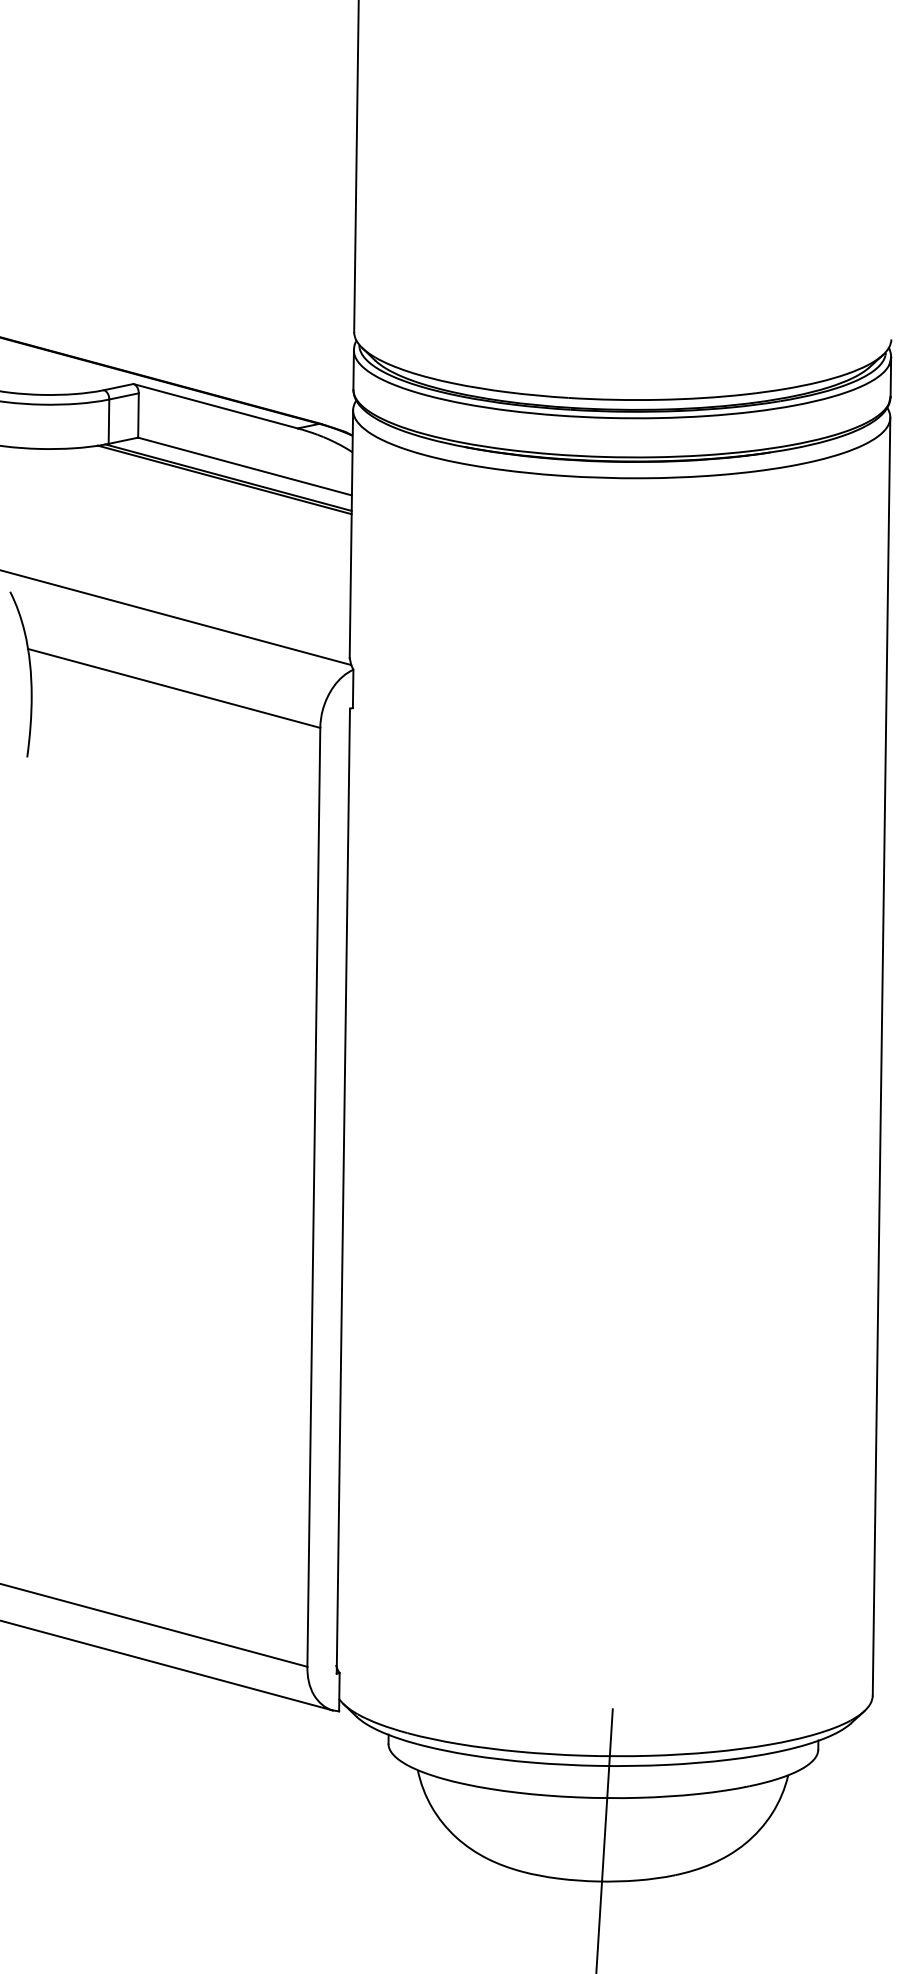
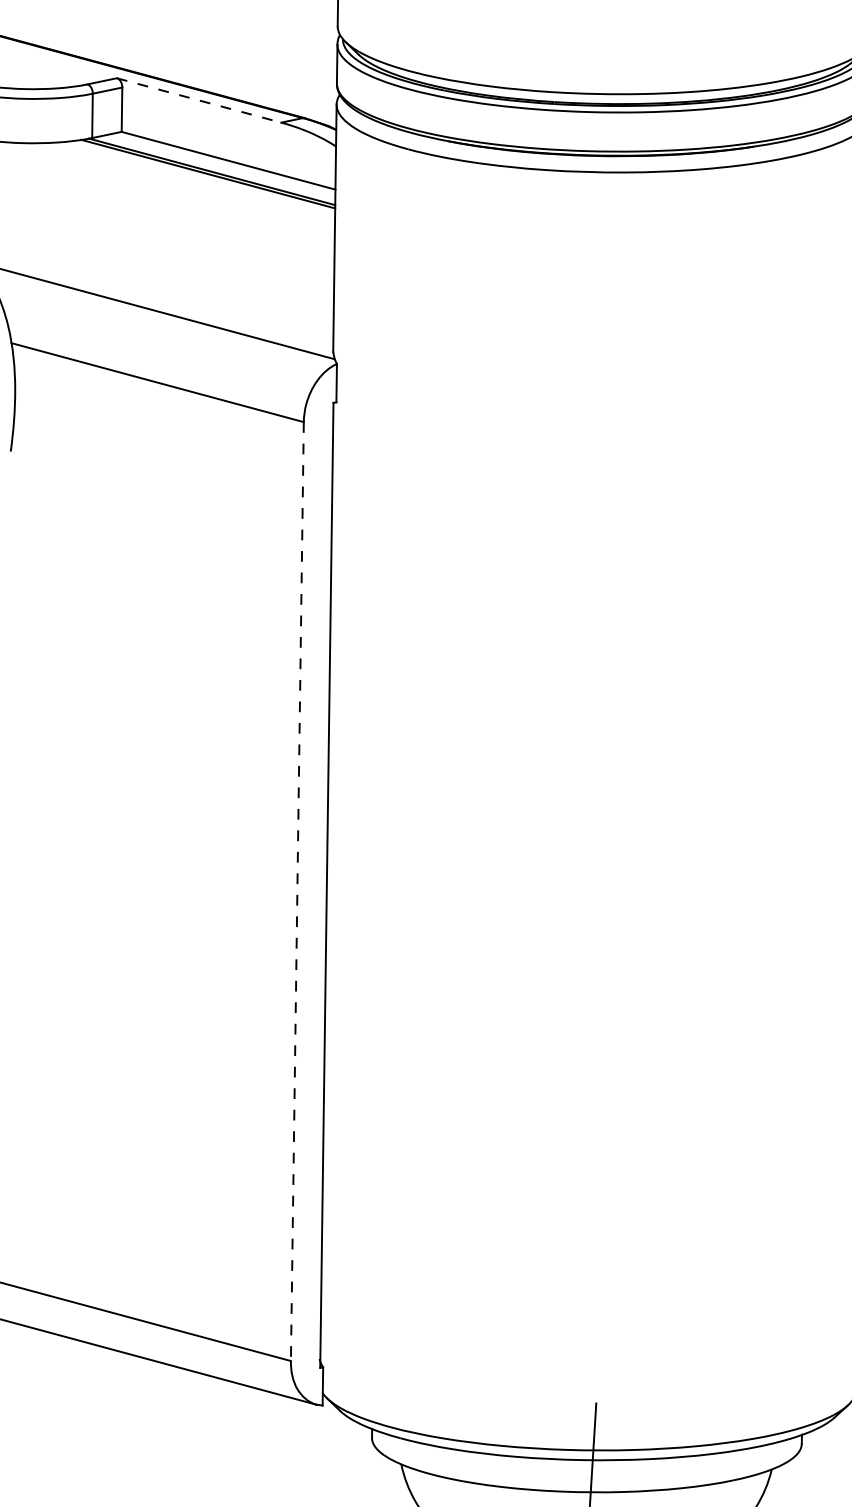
line: (216, 406) -> (200, 100), solid -> dashed
line: (313, 1197) -> (297, 891), solid -> dashed

